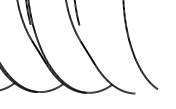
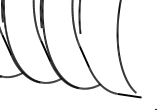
line: (150, 93) -> (129, 95), added

